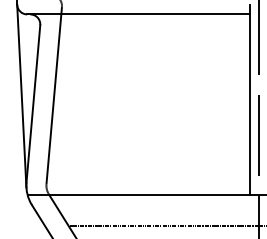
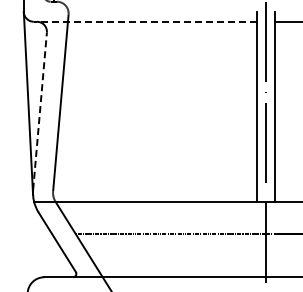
line: (137, 14) -> (144, 21), solid -> dashed
line: (33, 104) -> (40, 111), solid -> dashed

